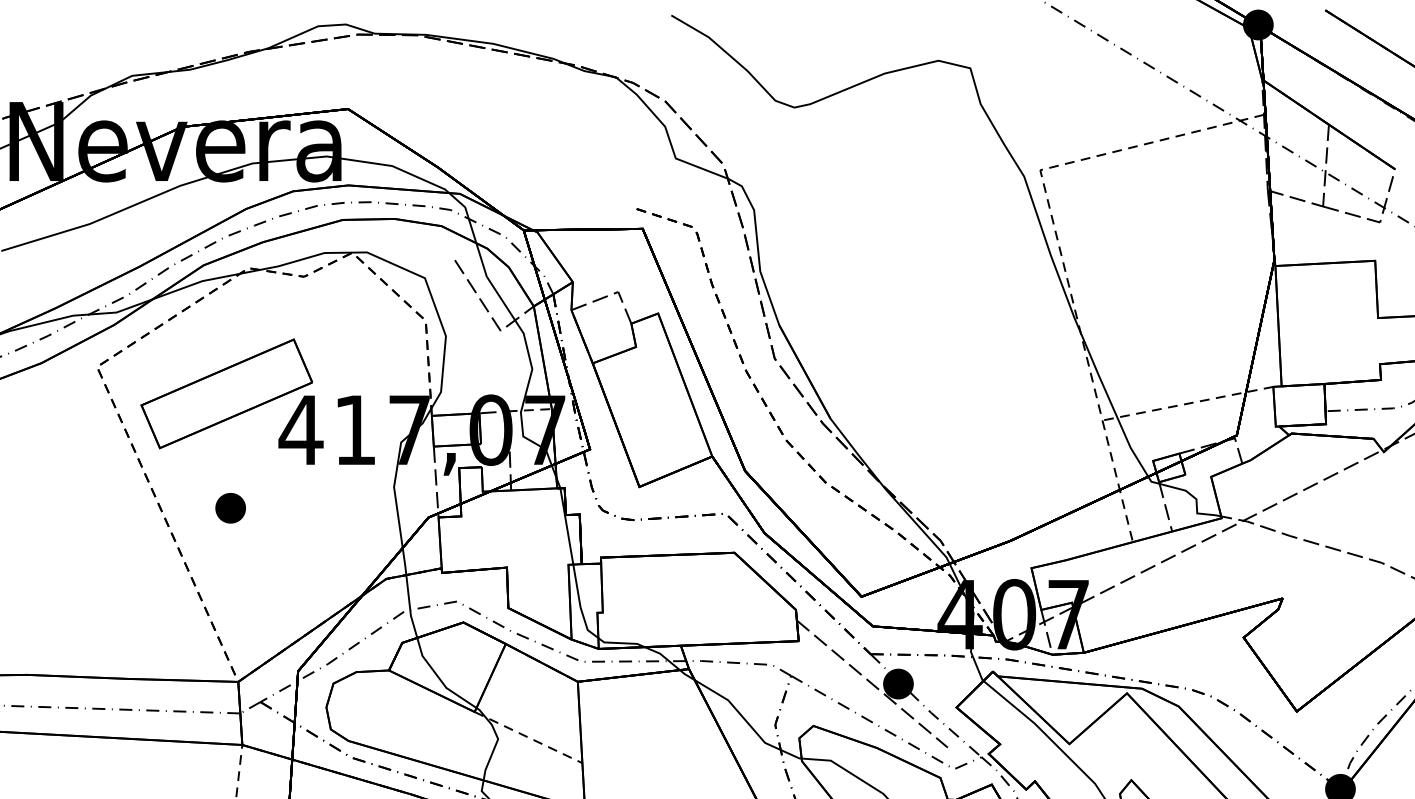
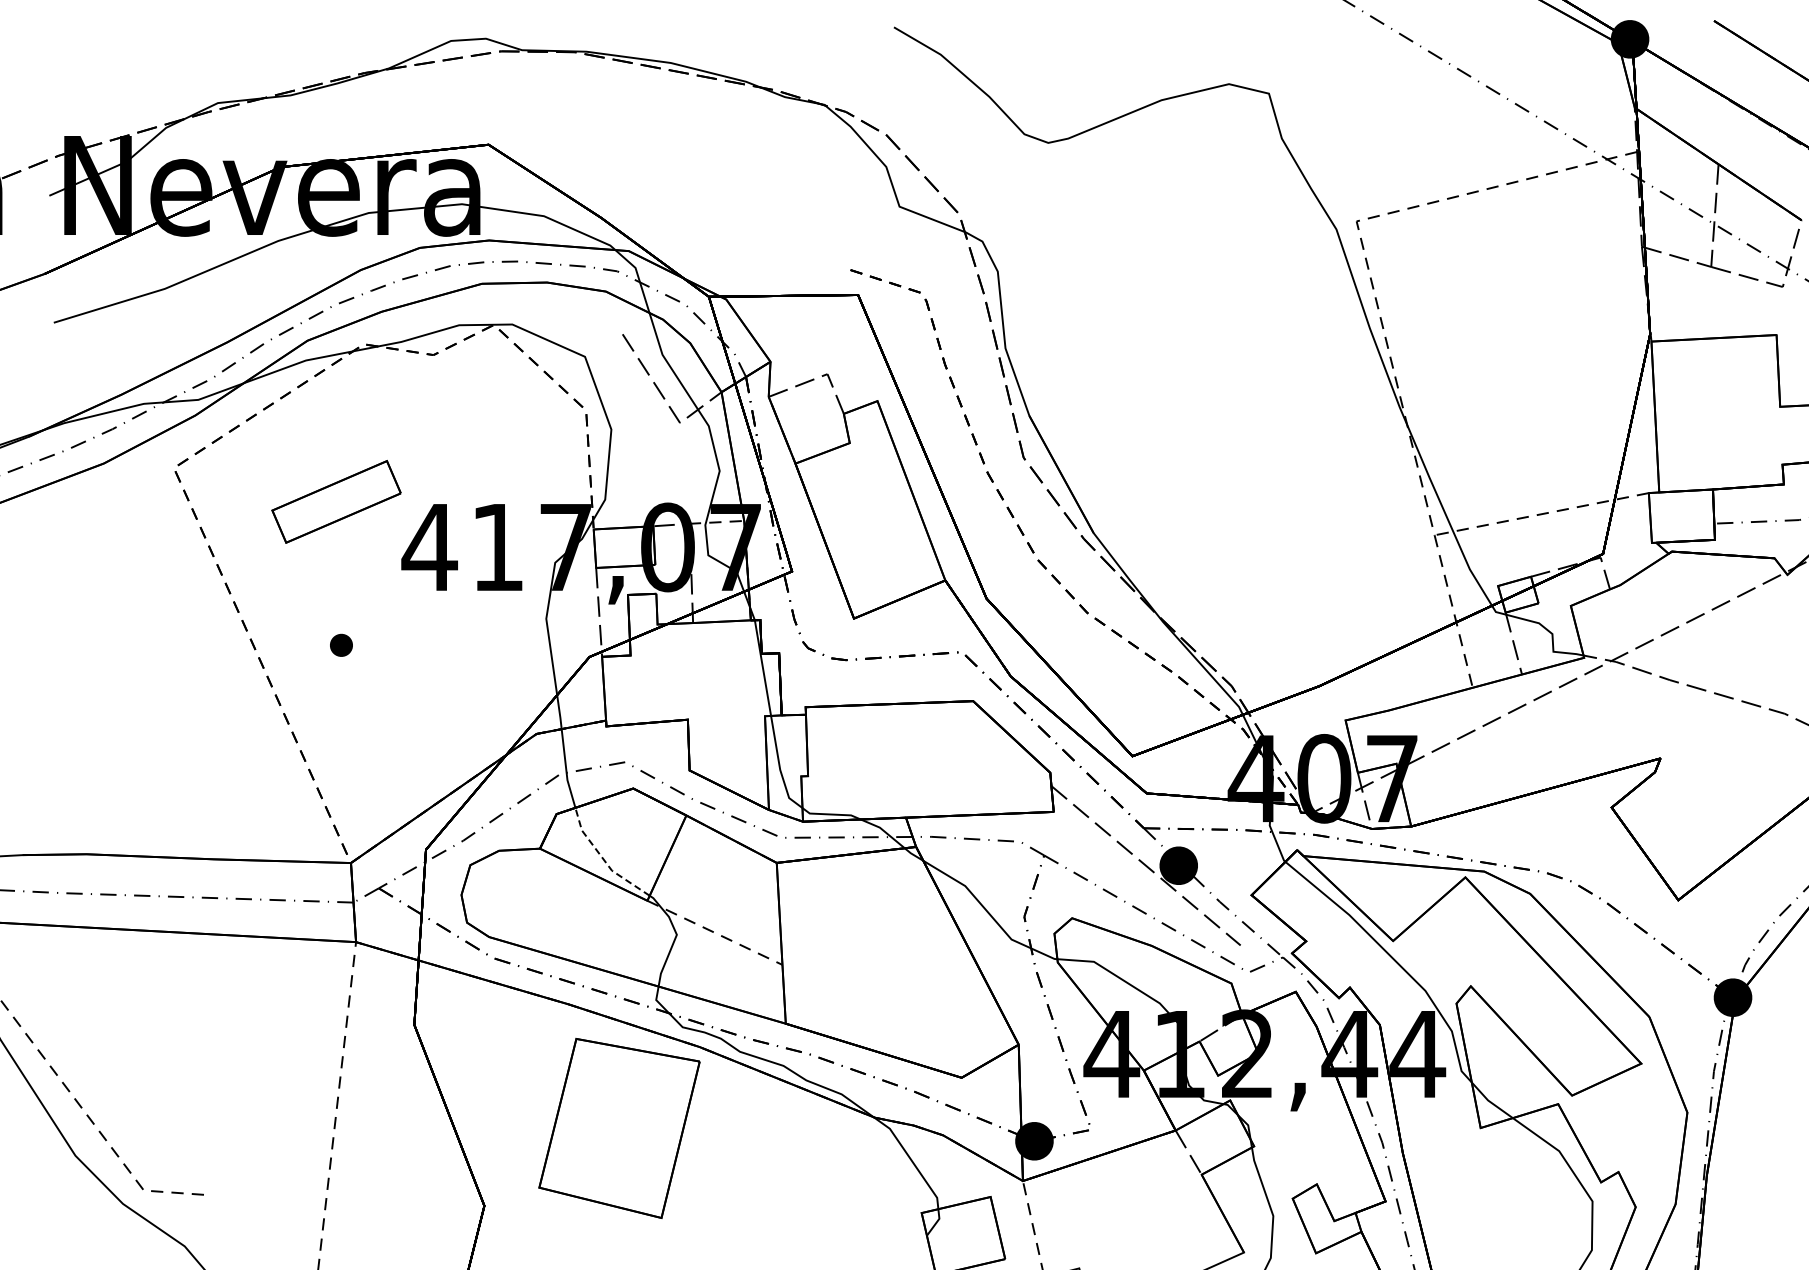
part: (226, 393) -> (336, 501), size x0.6
part: (230, 508) -> (341, 645), size x0.6
line: (439, 678) -> (603, 858), solid -> dashed

